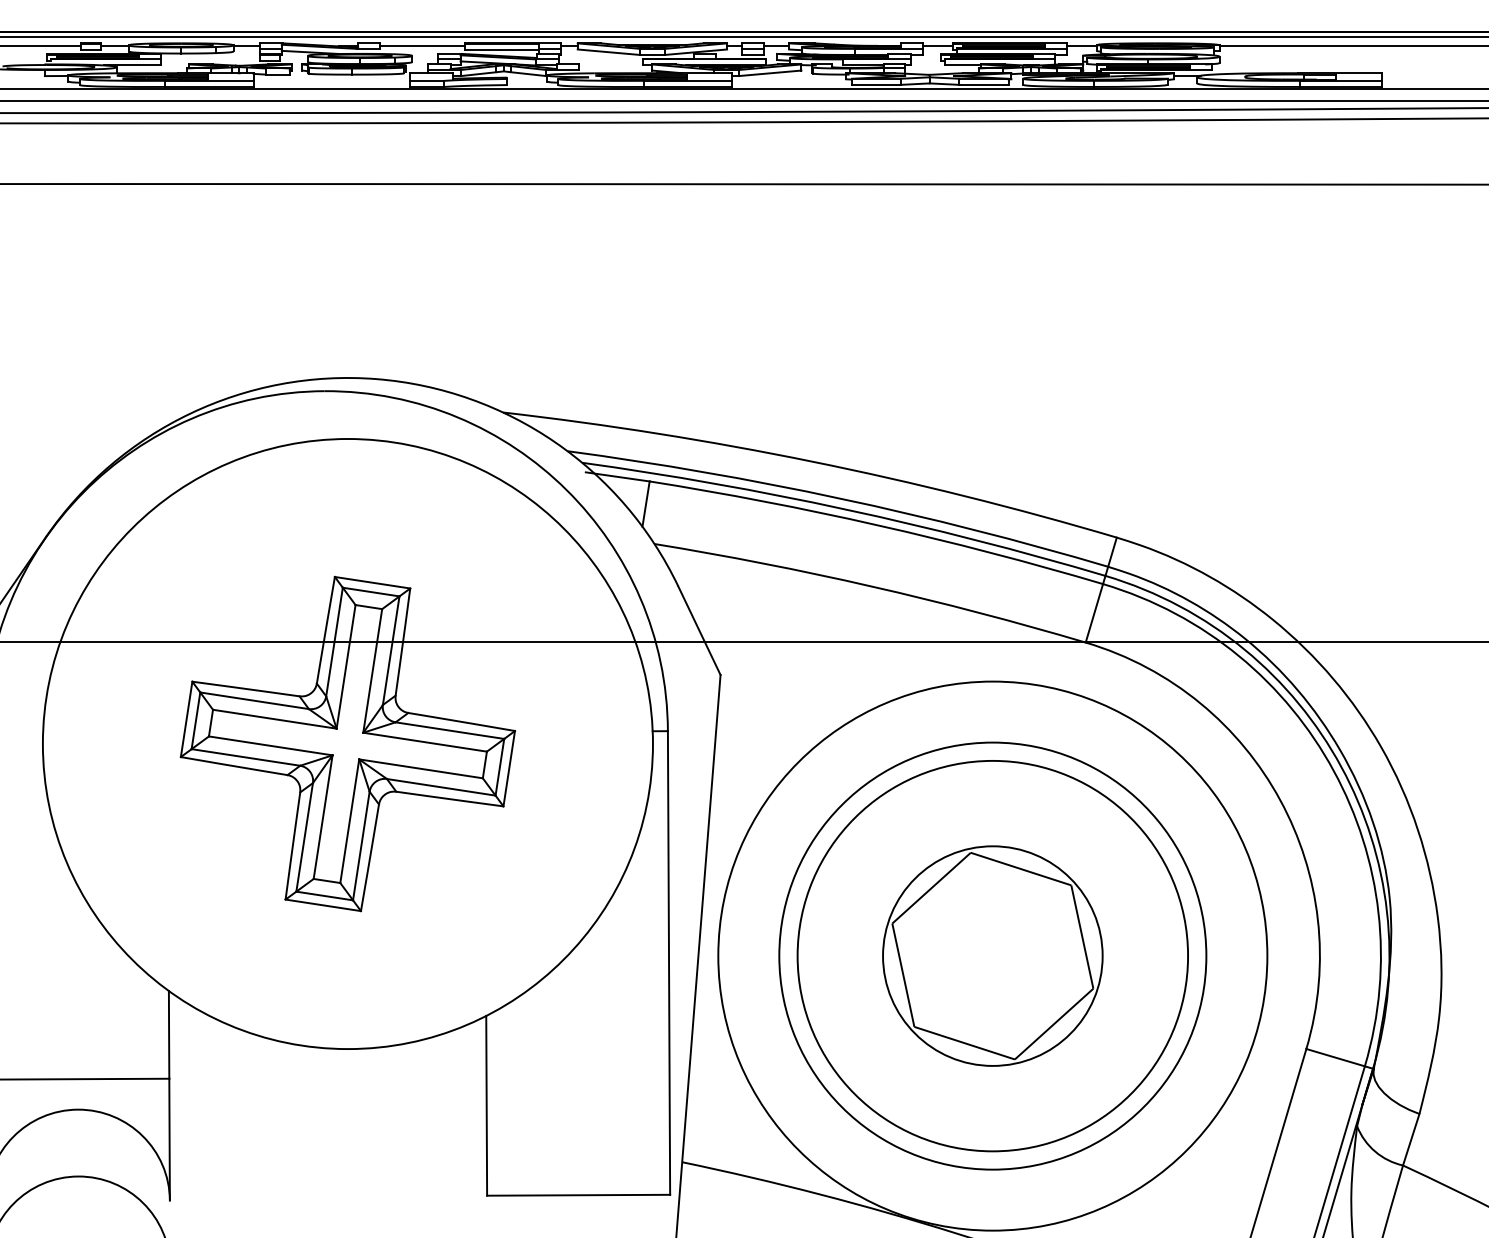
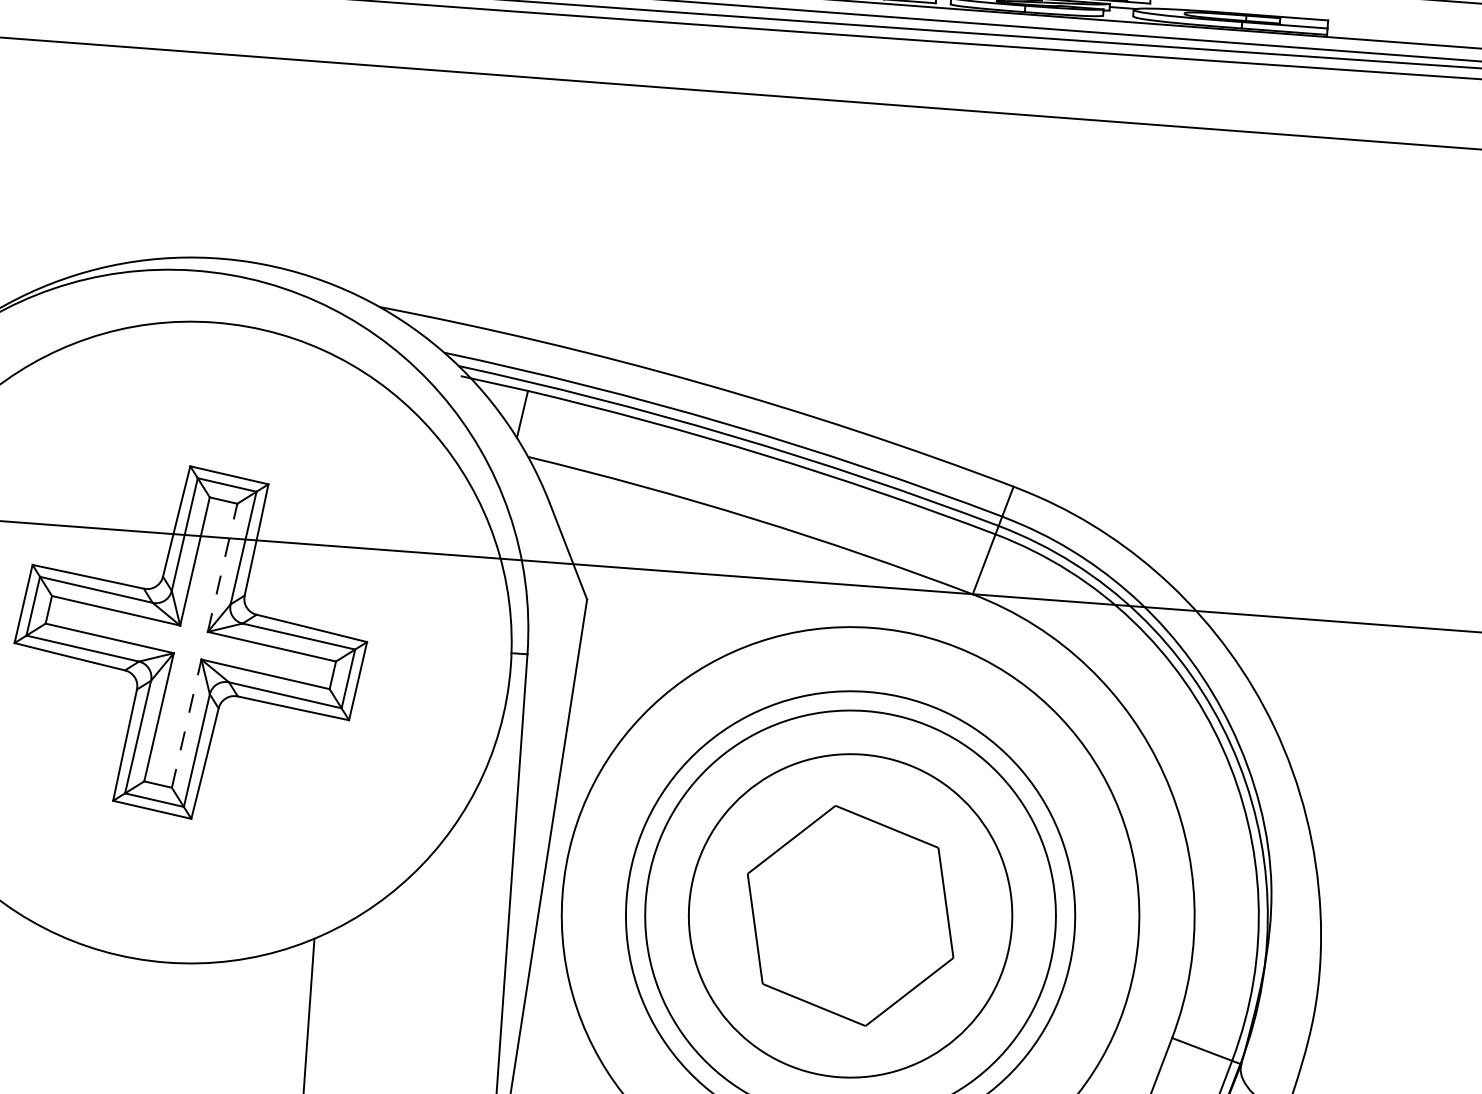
line: (372, 670) -> (222, 567), solid -> dashed
line: (349, 821) -> (186, 723), solid -> dashed
circle: (992, 955) -> (850, 915), size x1.4

